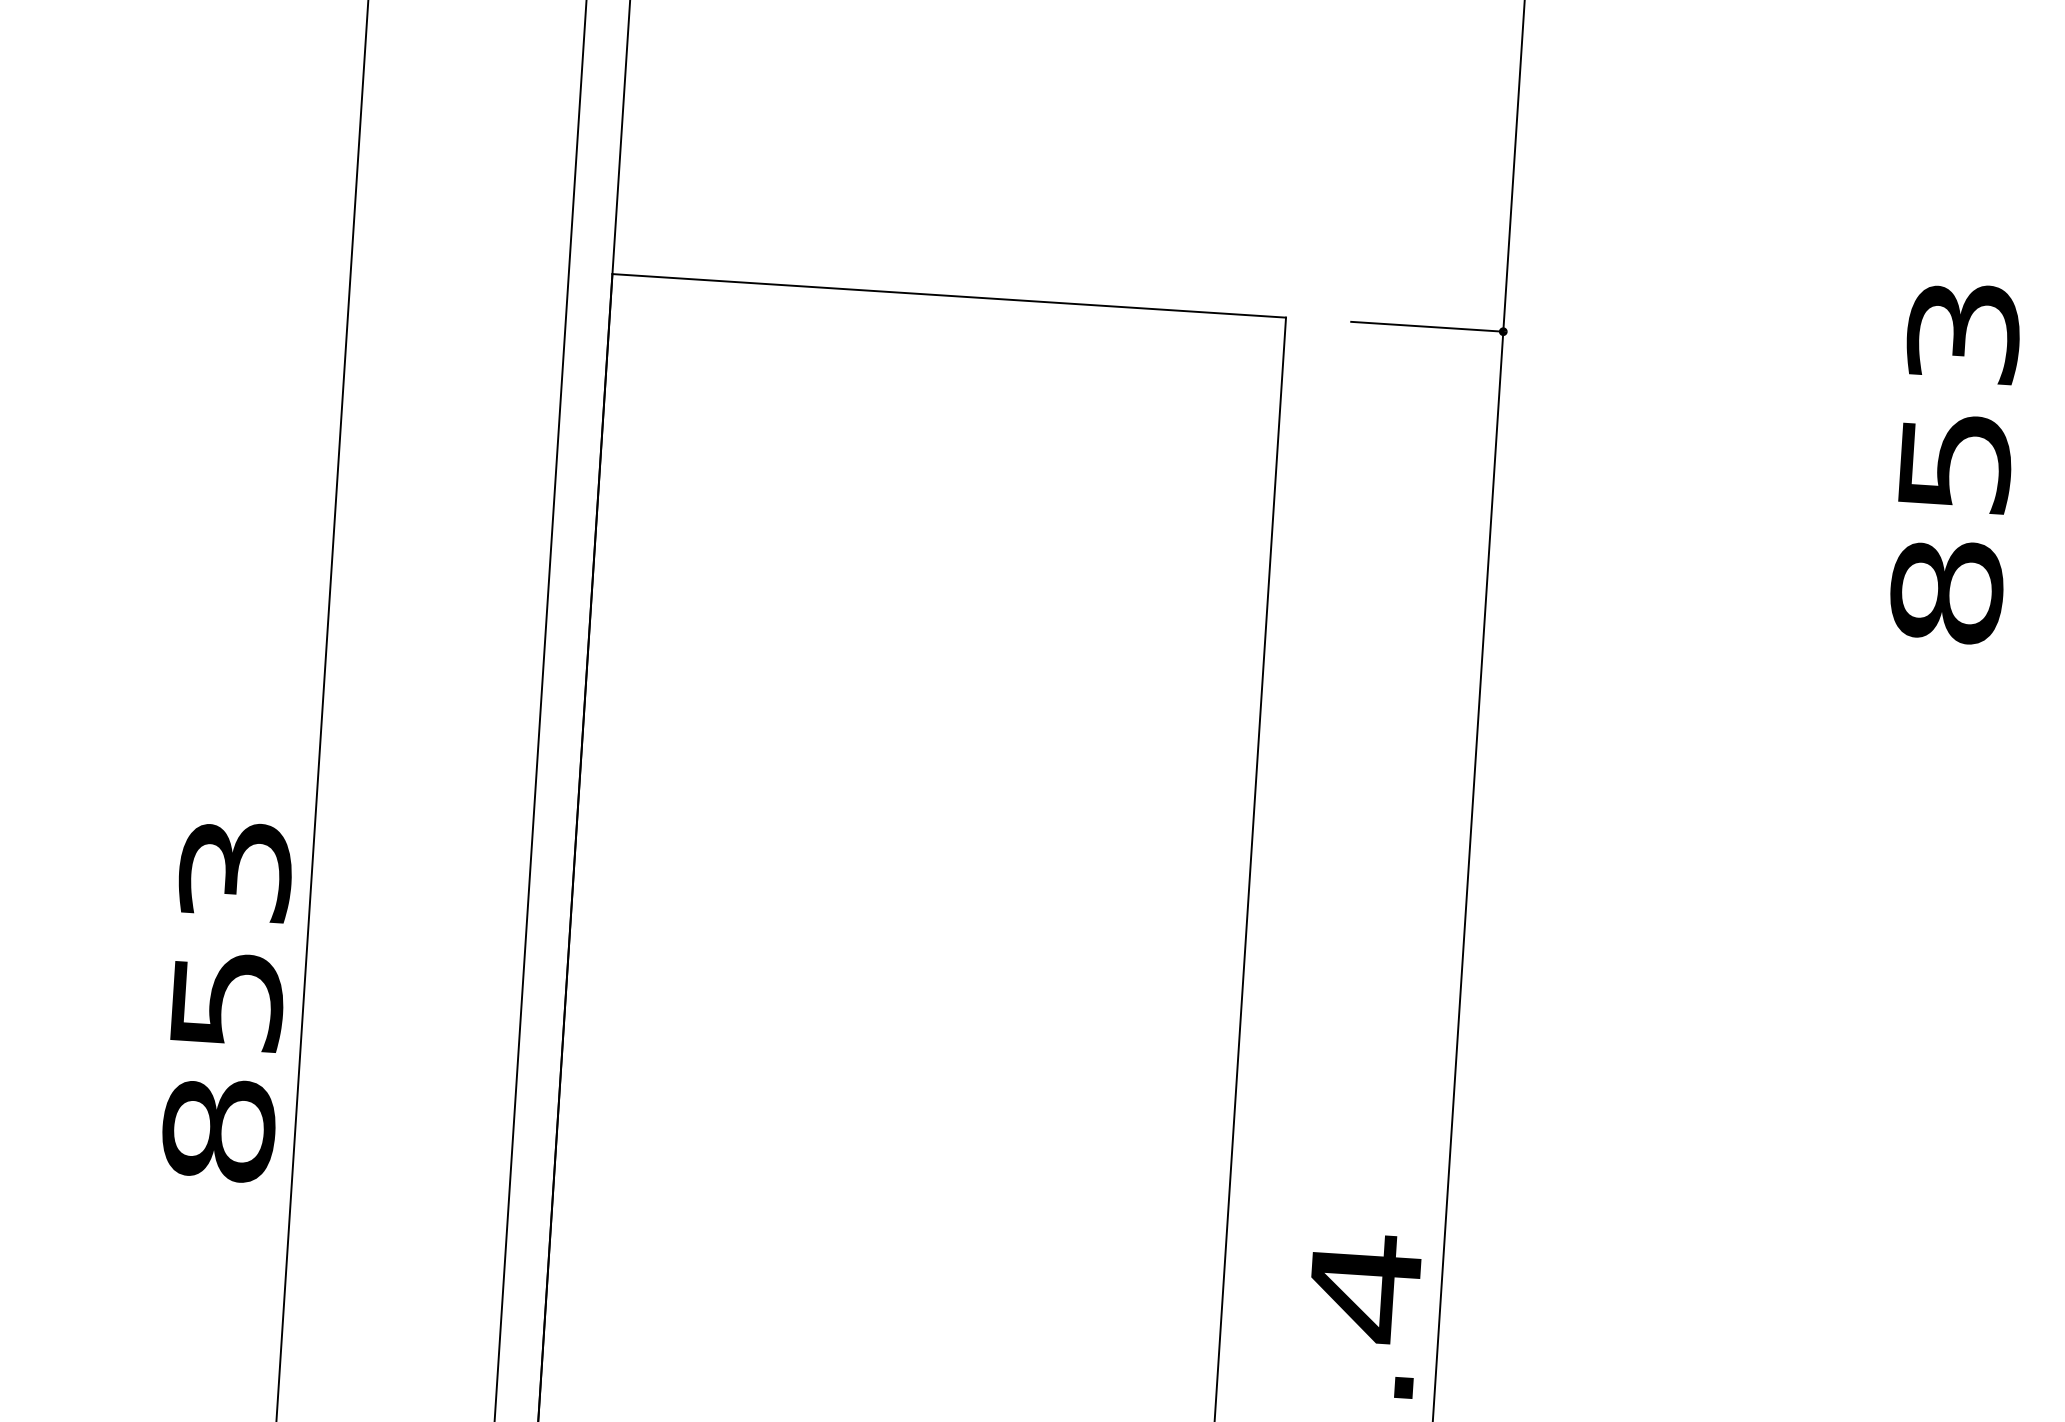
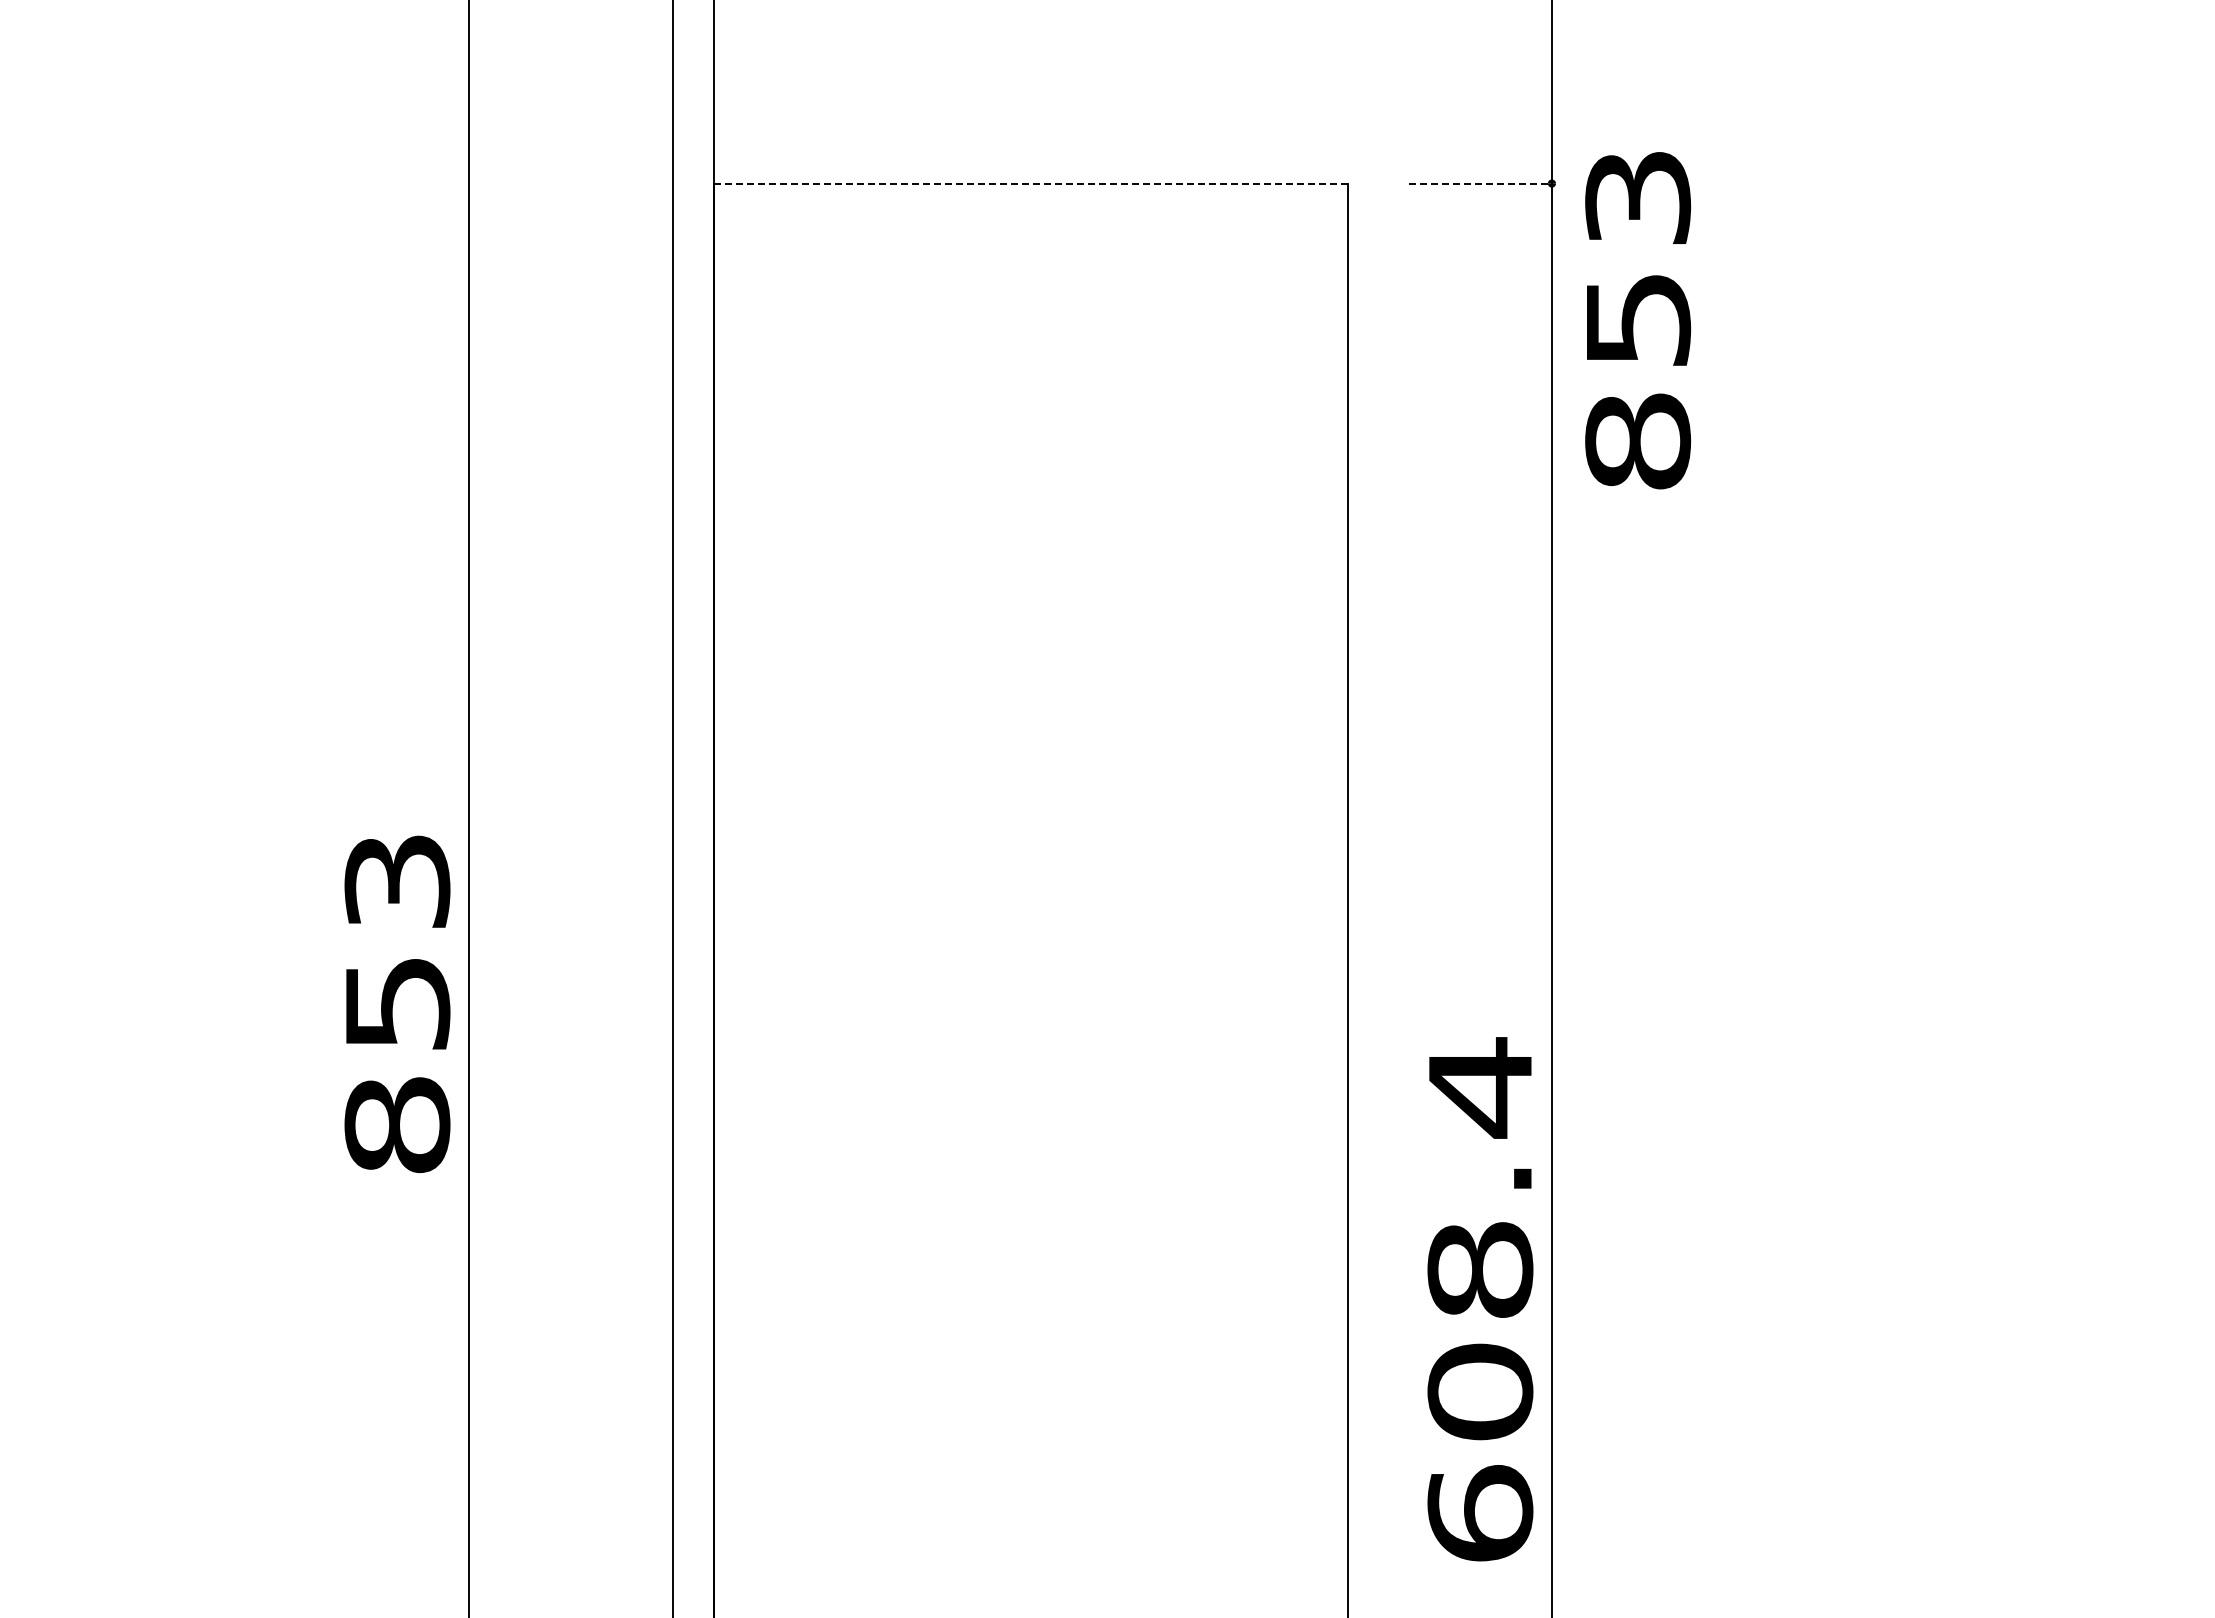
line: (948, 295) -> (1030, 183), solid -> dashed
line: (1427, 326) -> (1480, 183), solid -> dashed
text: (1955, 463) -> (1638, 320), moved
text: (227, 1001) -> (397, 1004), moved

